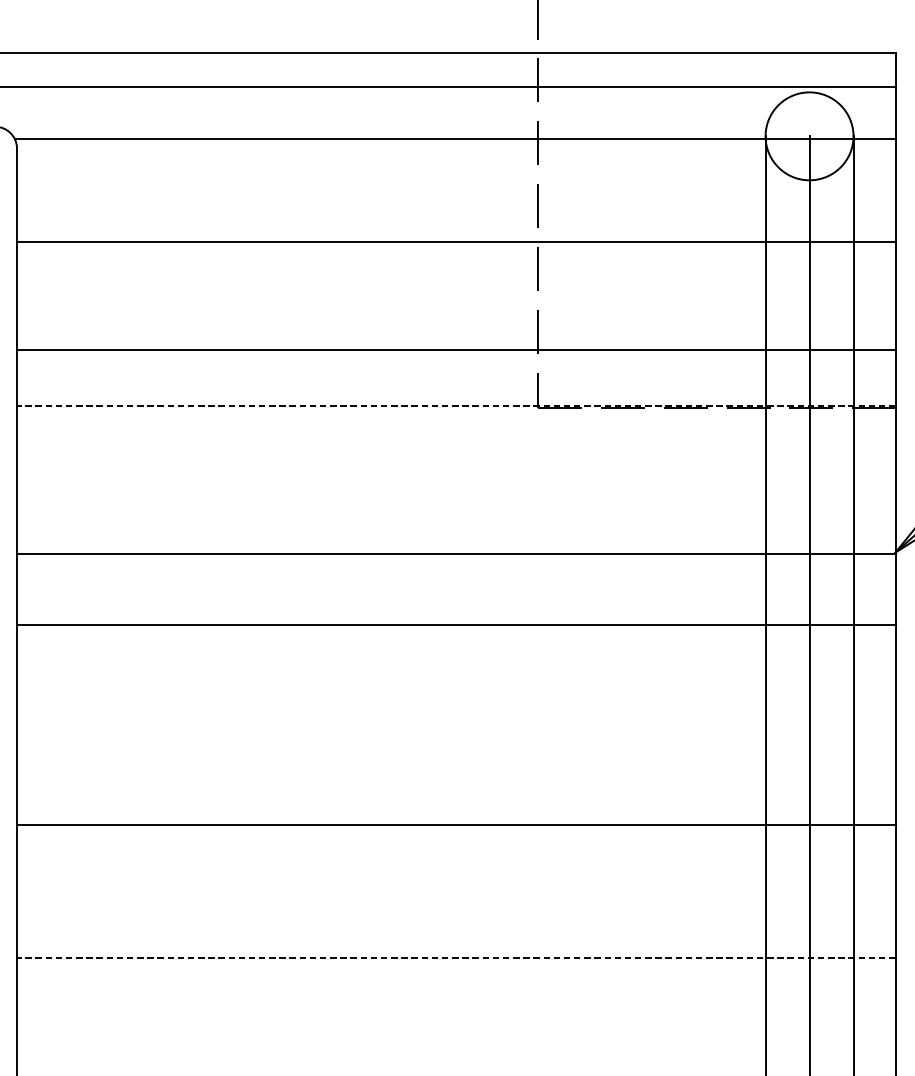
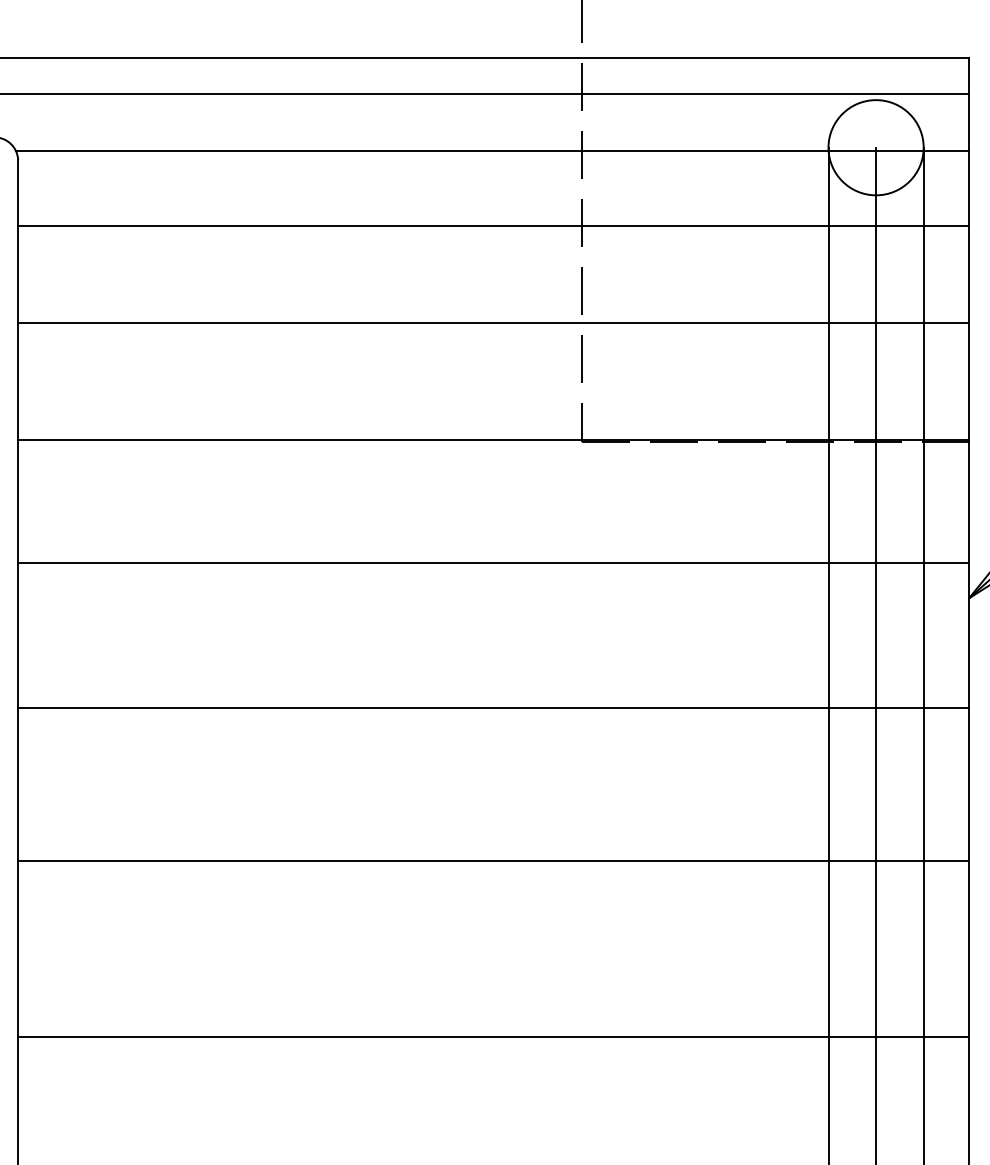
line: (456, 242) -> (493, 226), moved
line: (456, 350) -> (493, 323), moved
line: (456, 406) -> (493, 440), dashed -> solid
line: (456, 554) -> (493, 563), moved
line: (456, 624) -> (493, 707), moved
line: (456, 825) -> (493, 861), moved
line: (456, 957) -> (493, 1036), dashed -> solid

